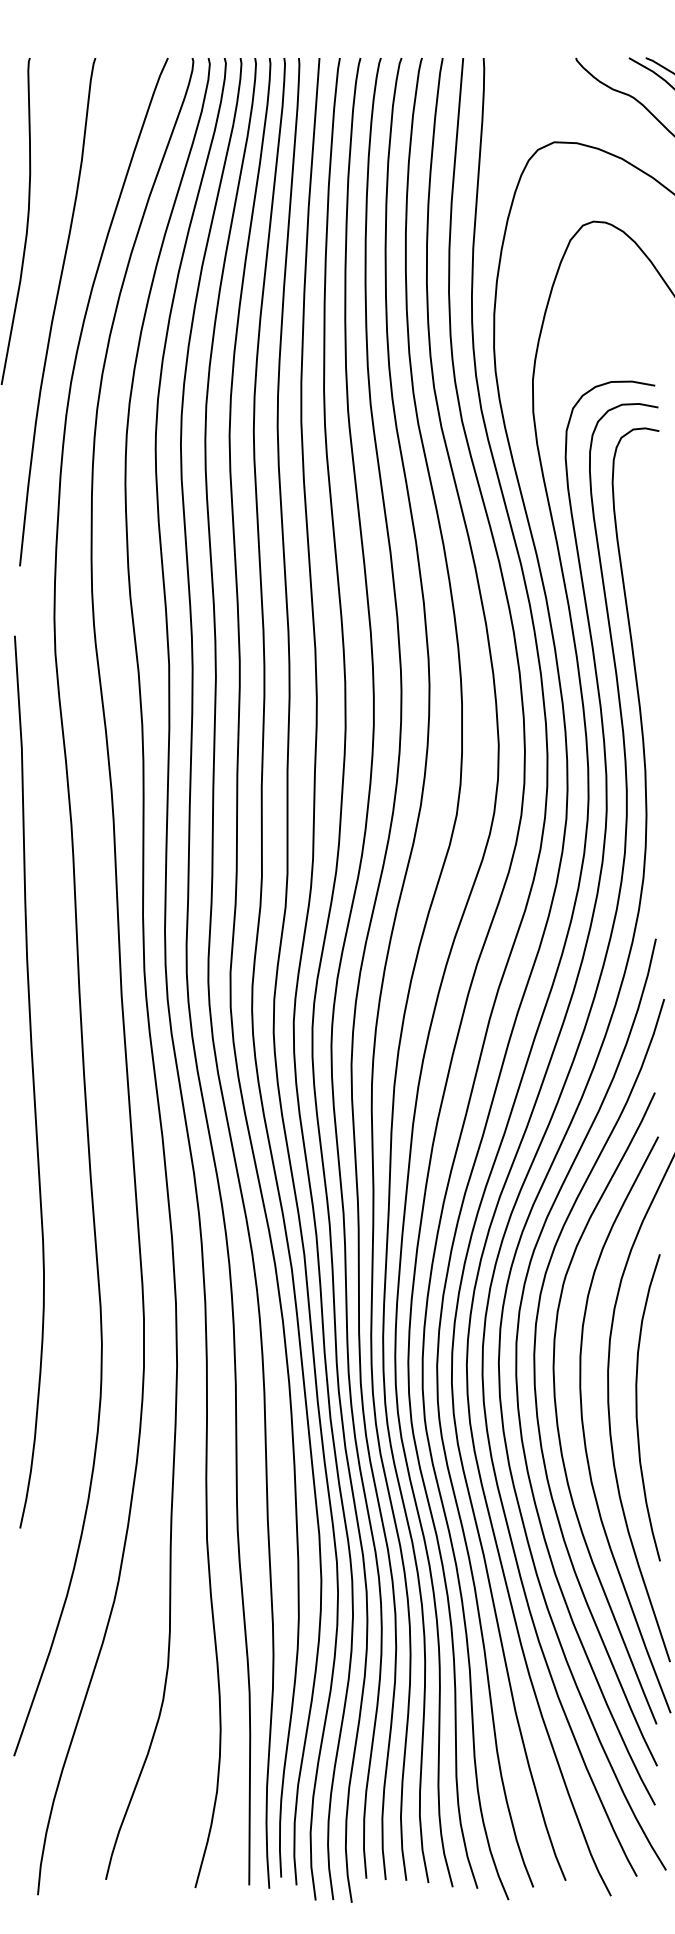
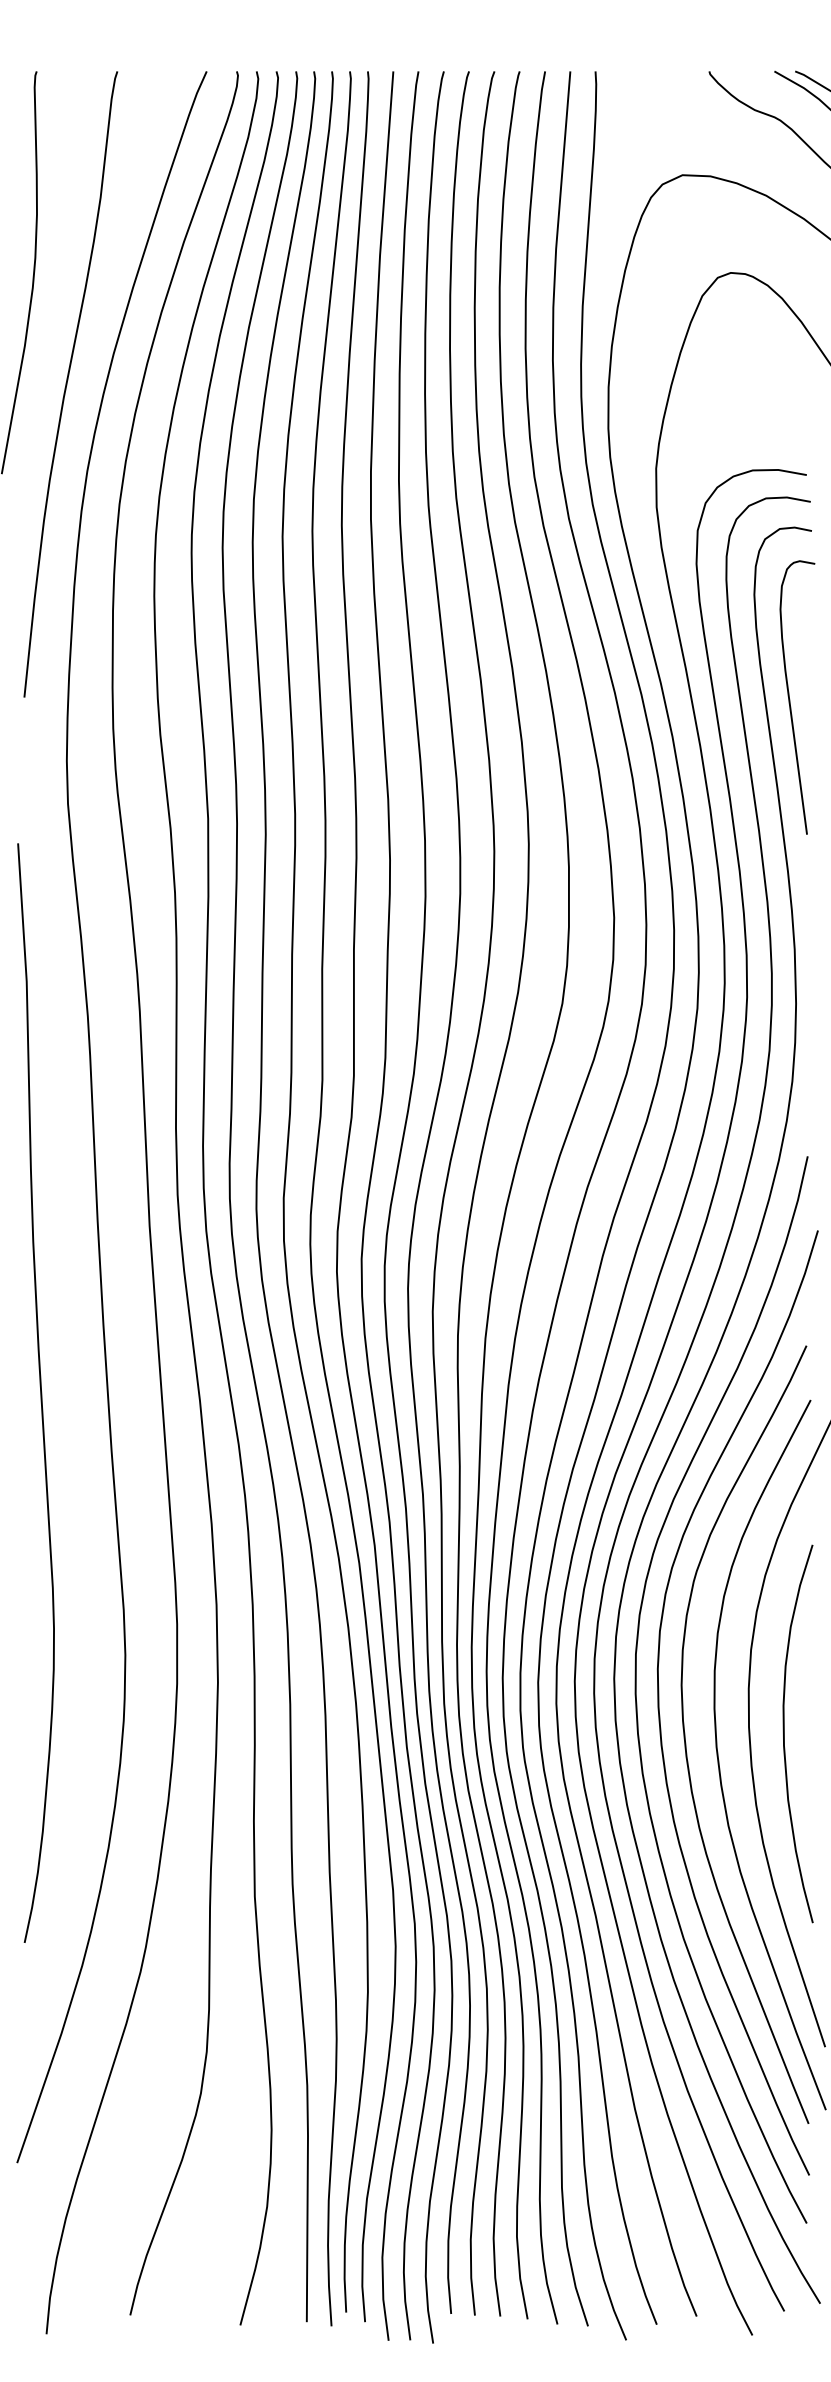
curve: (641, 565) -> (789, 696), added
curve: (32, 1081) -> (39, 1392), moved

